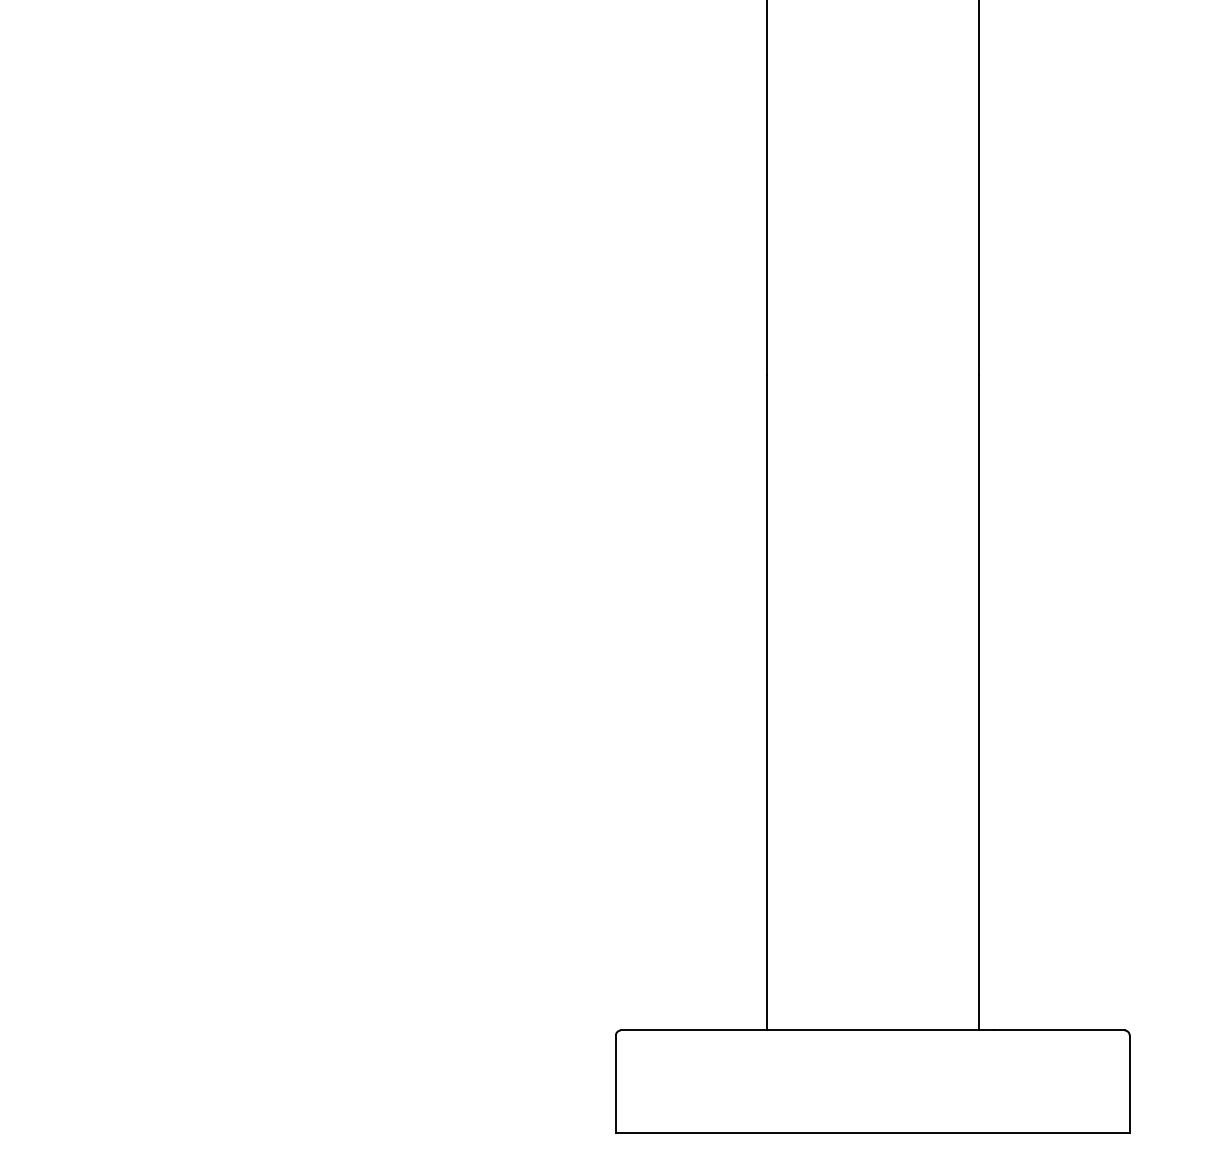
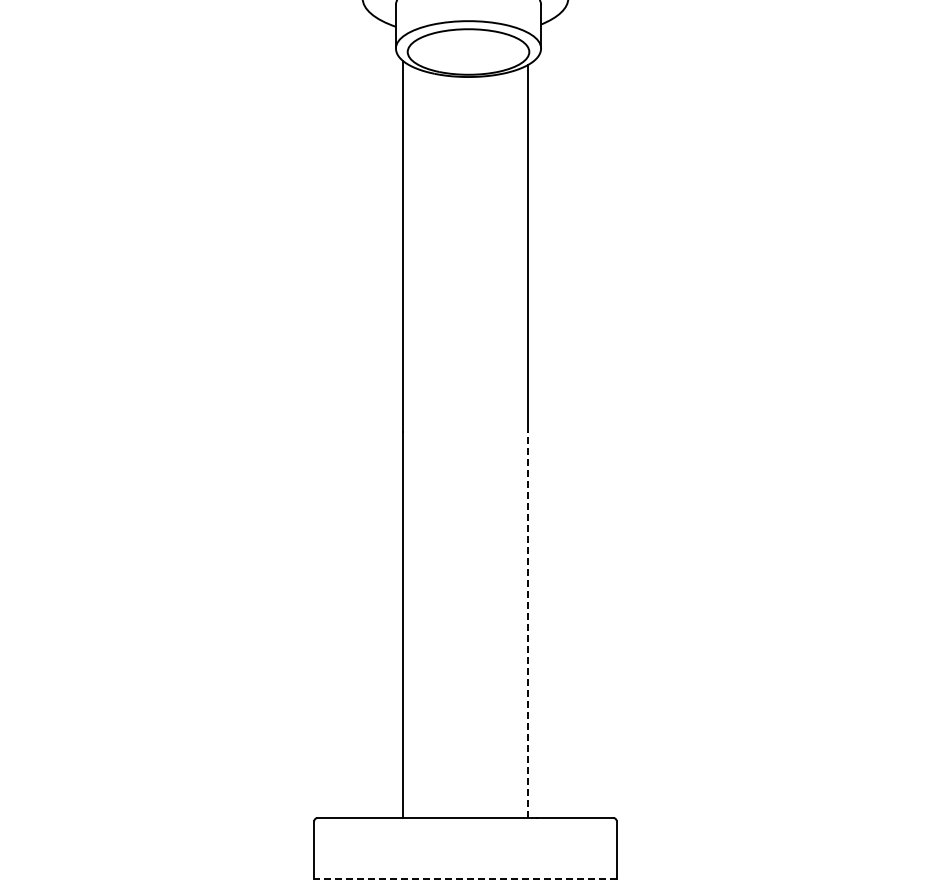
line: (978, 703) -> (527, 625), solid -> dashed
line: (872, 1133) -> (465, 878), solid -> dashed

